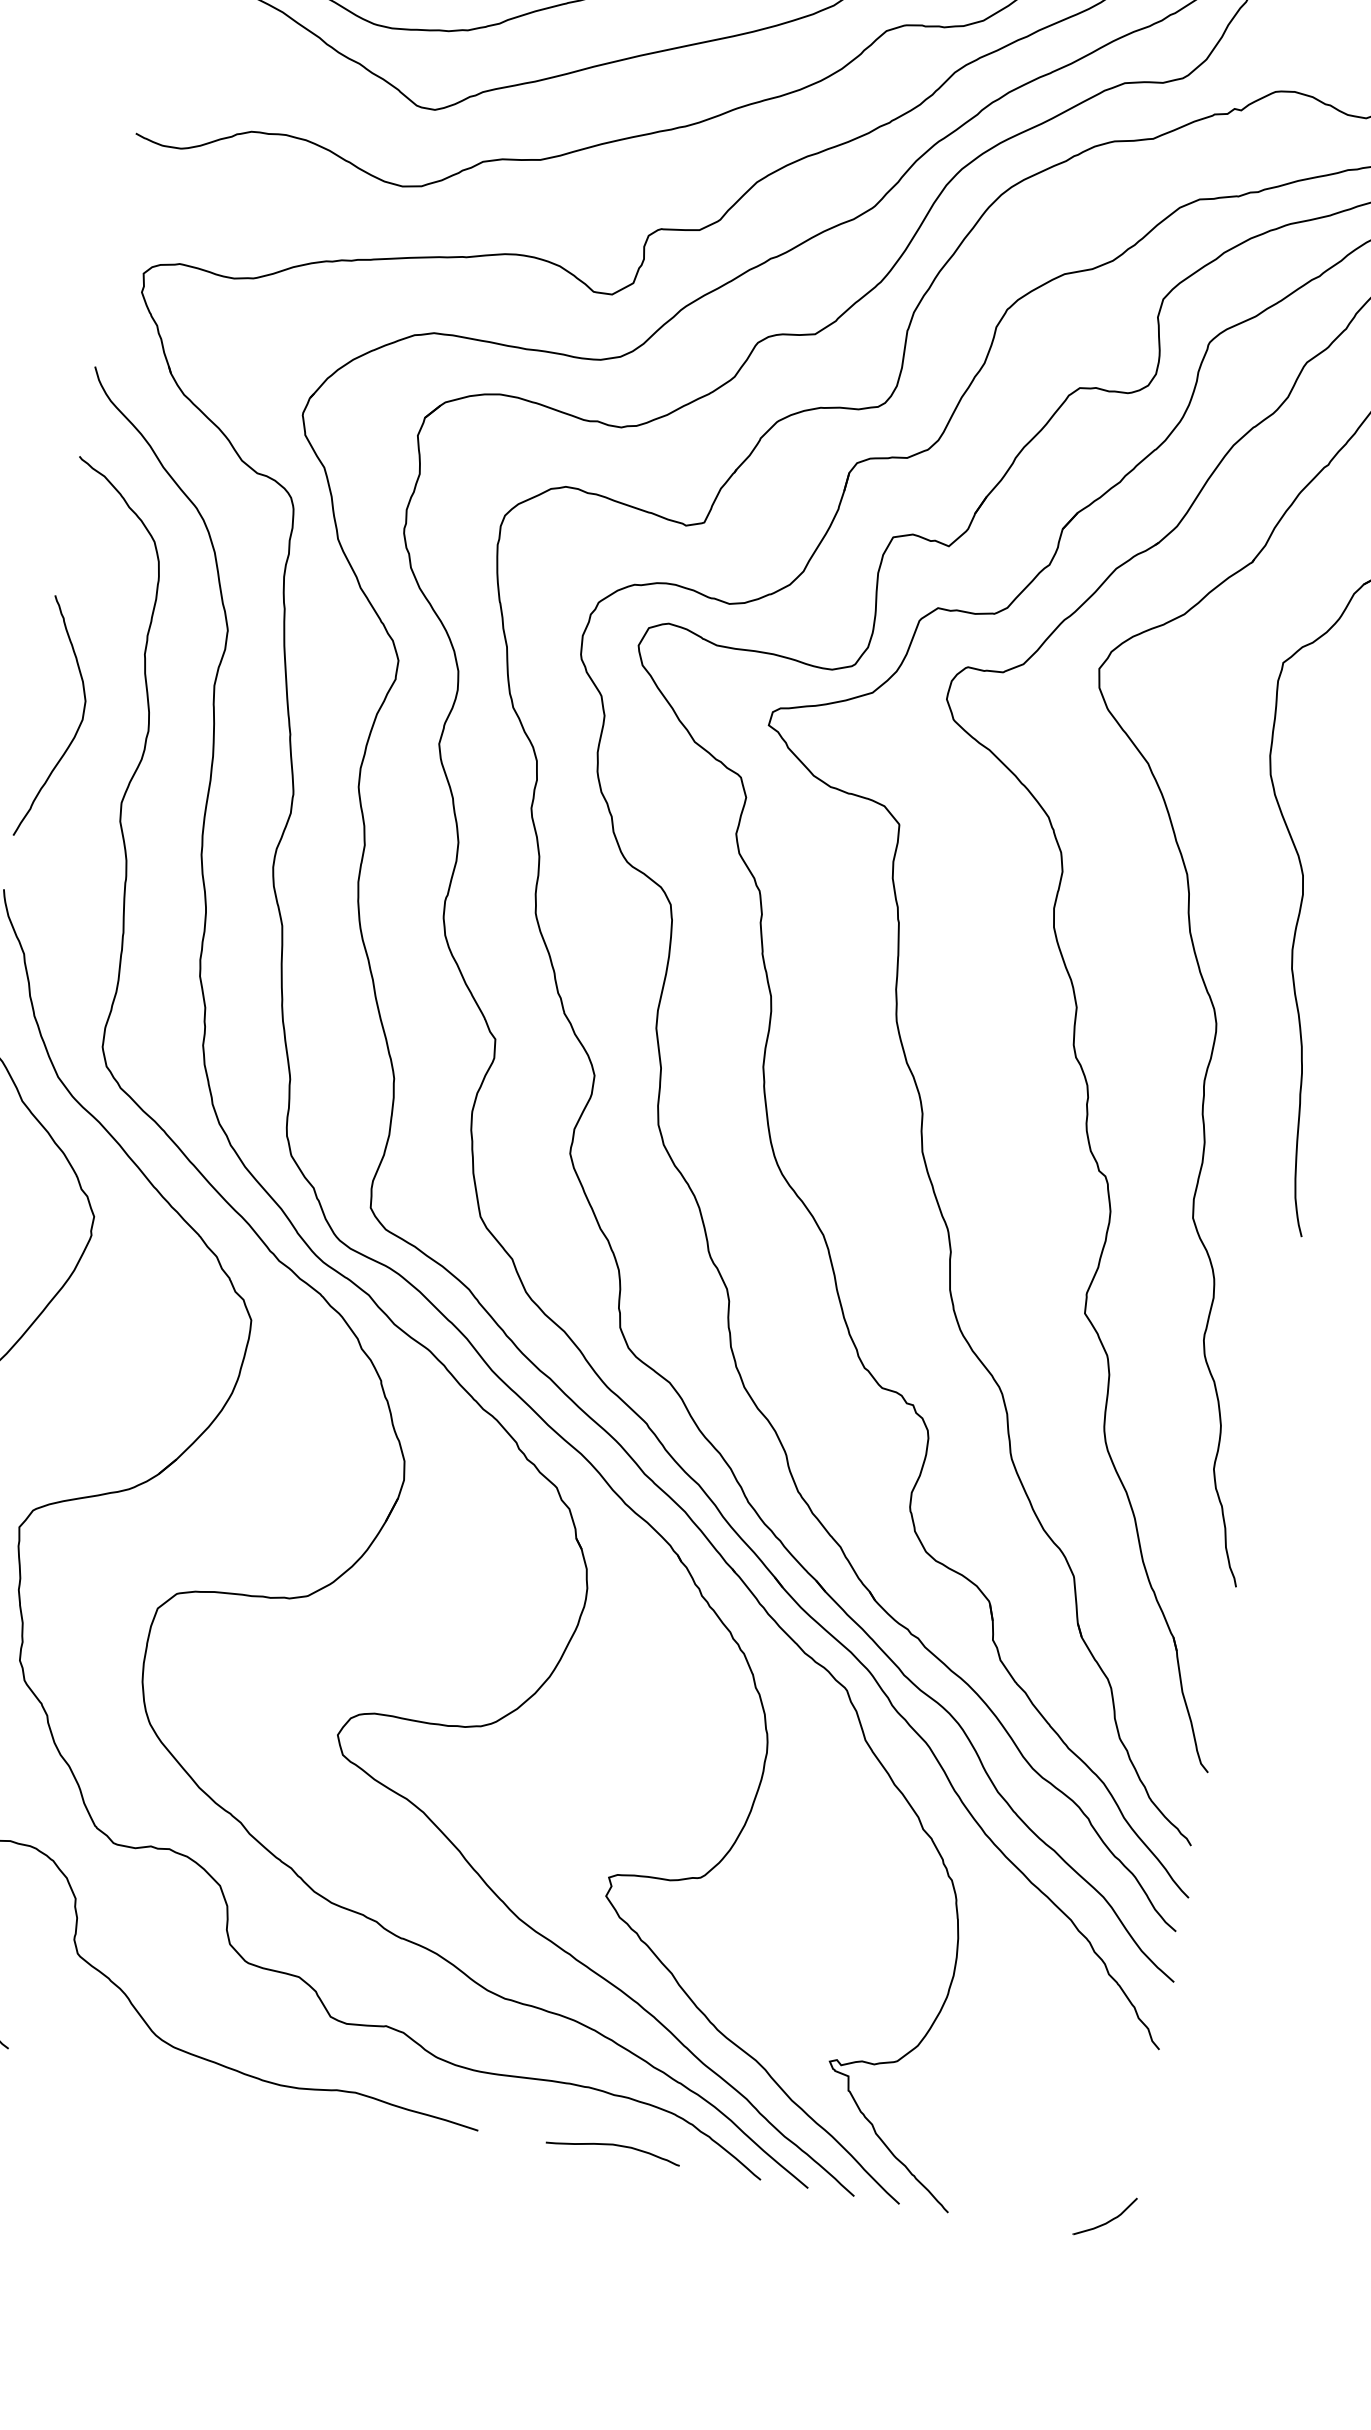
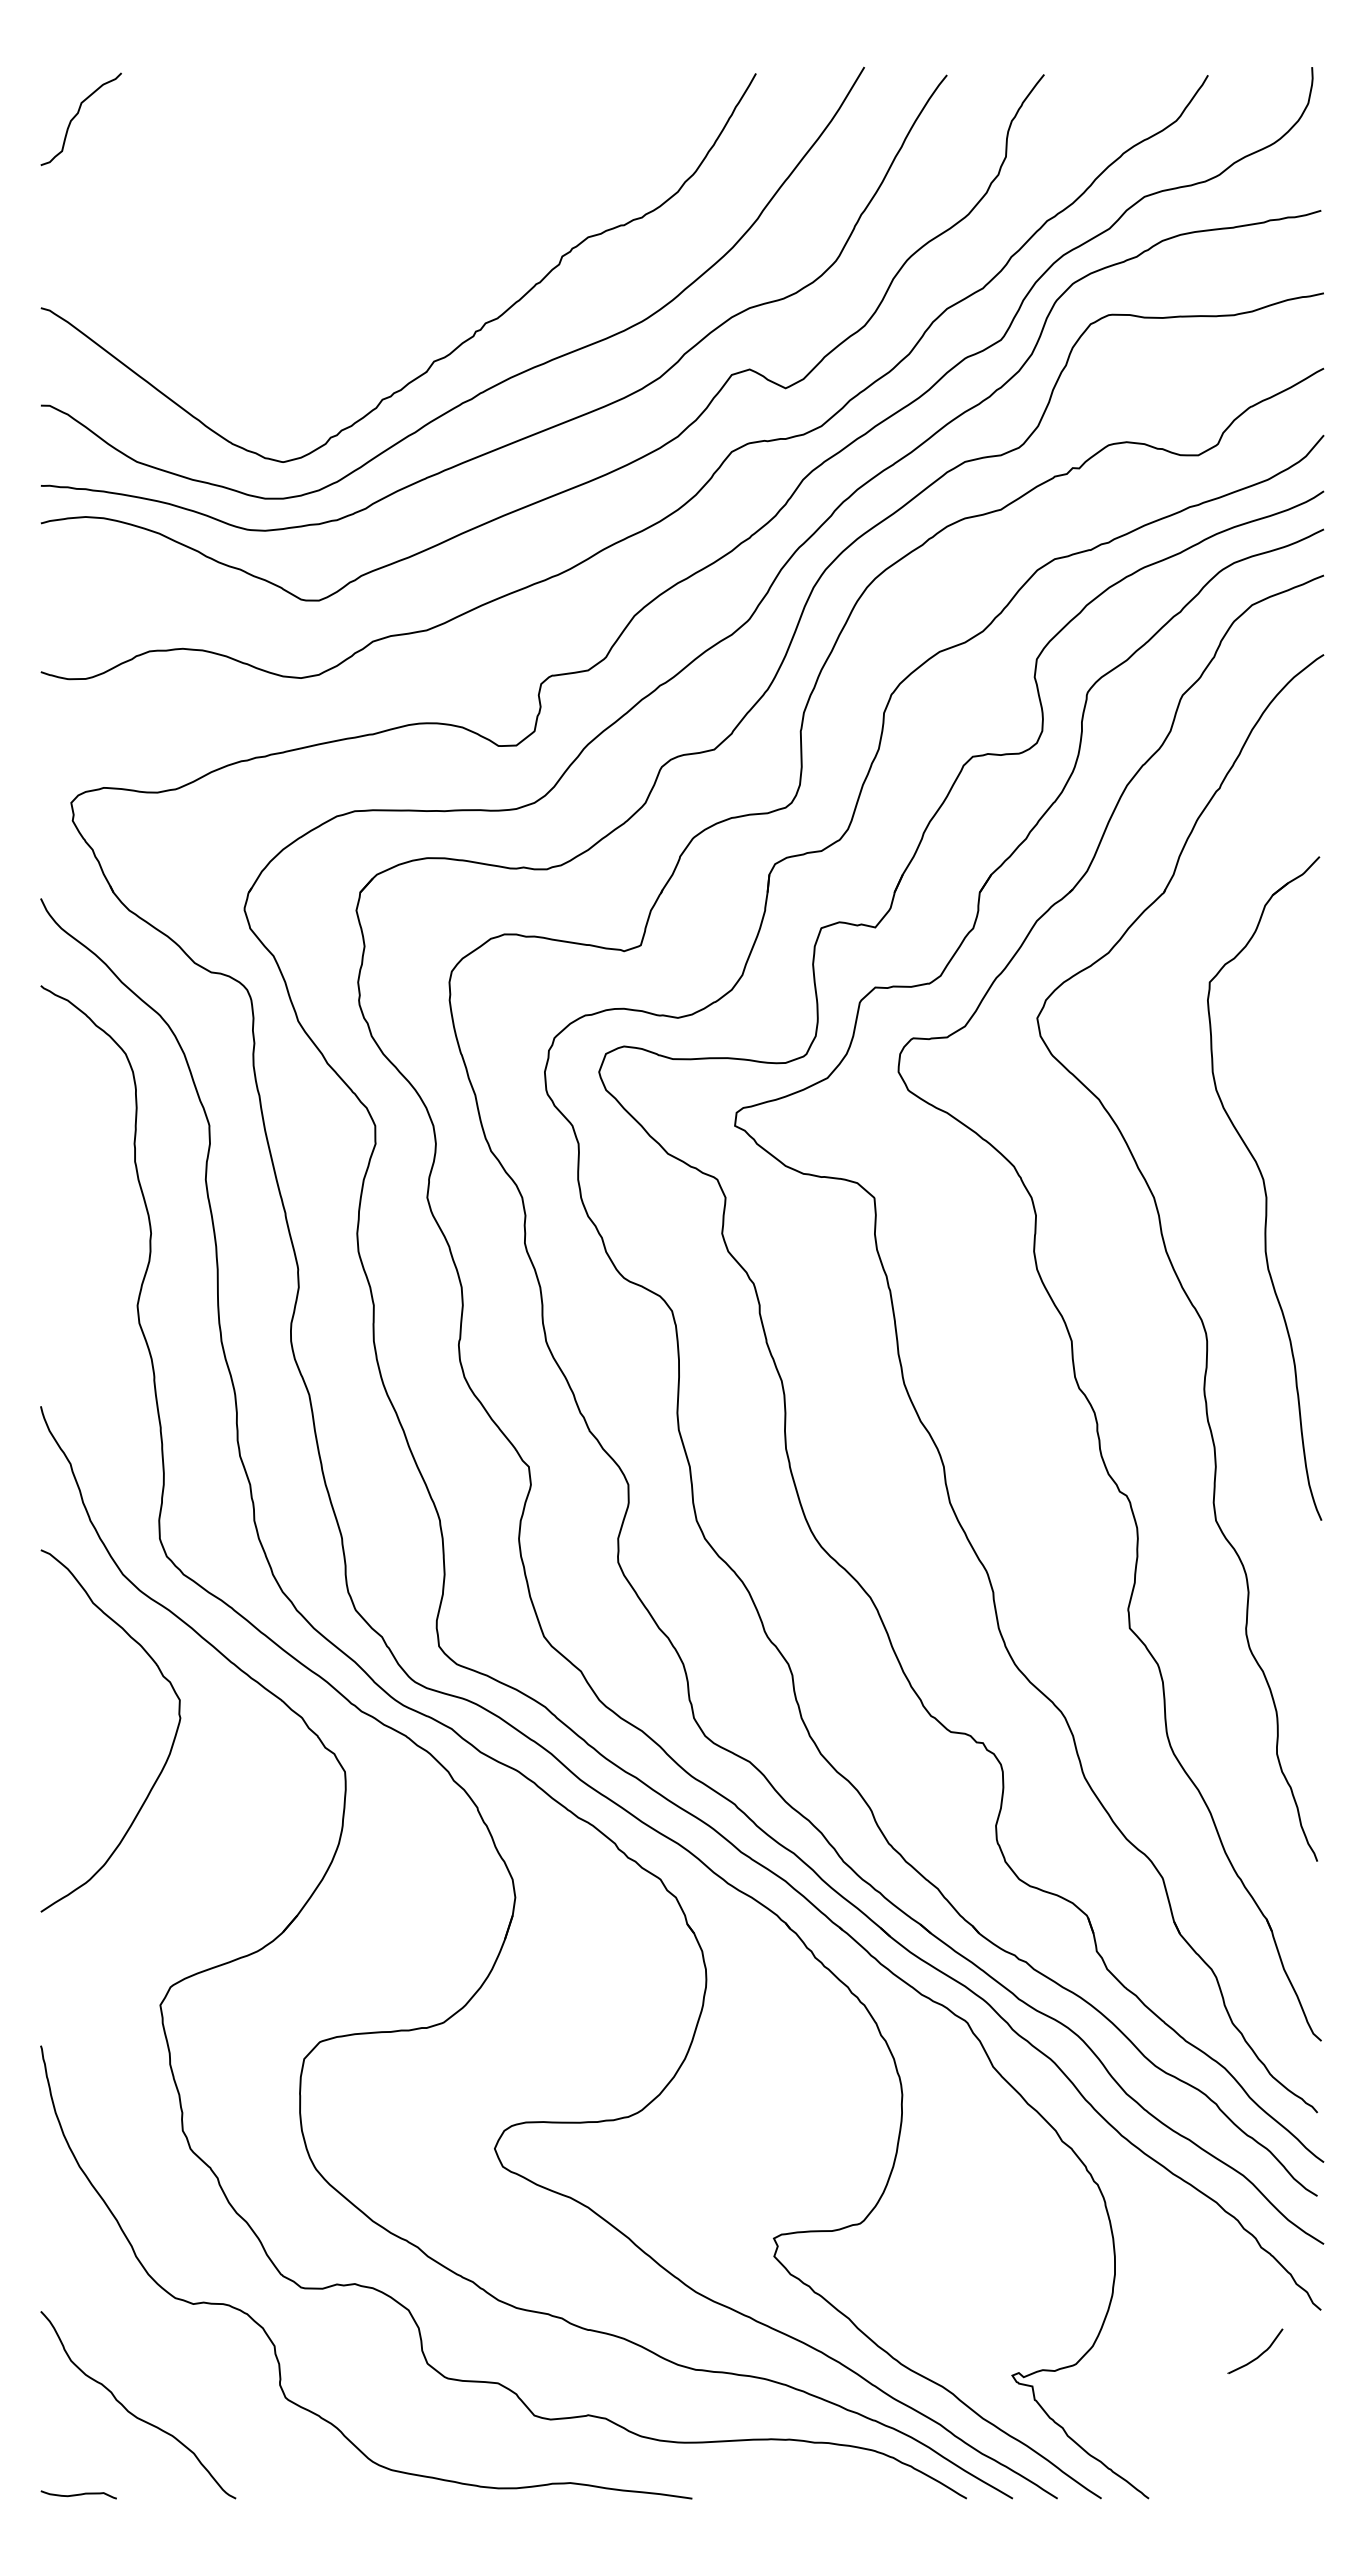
curve: (77, 728) -> (83, 1242), removed
curve: (614, 2145) -> (823, 2490), removed
curve: (1108, 2220) -> (1259, 2354), moved

